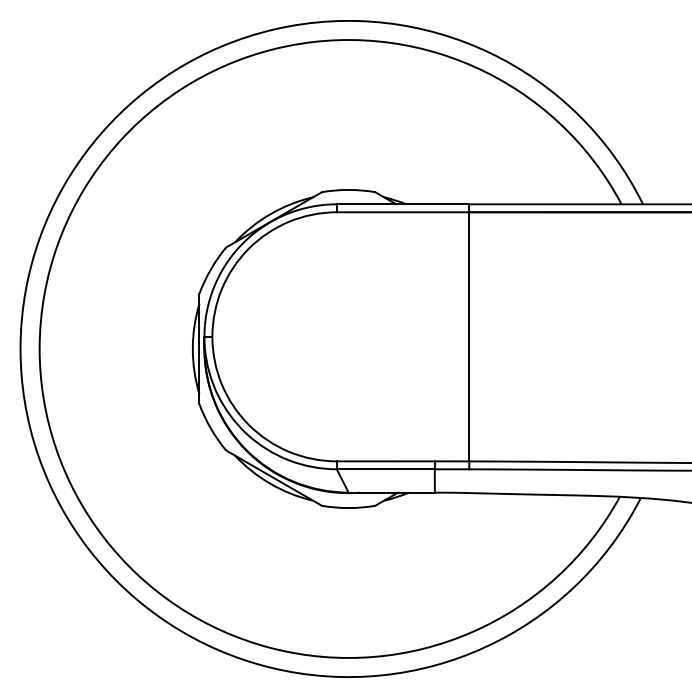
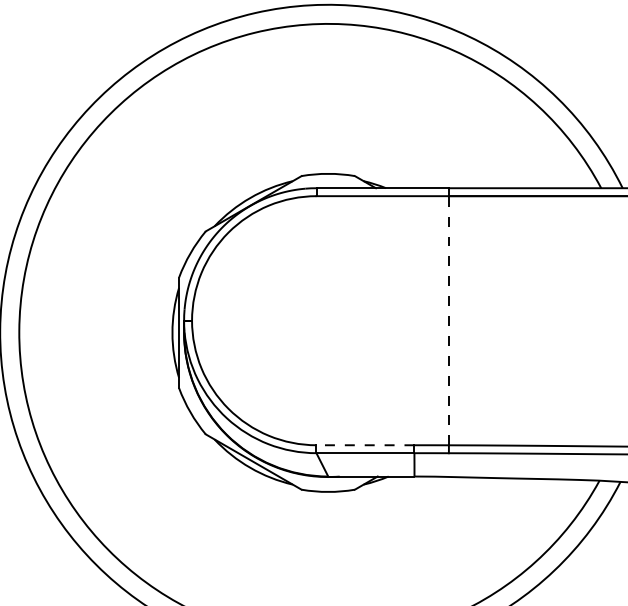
line: (469, 336) -> (449, 320), solid -> dashed
line: (385, 461) -> (365, 445), solid -> dashed

